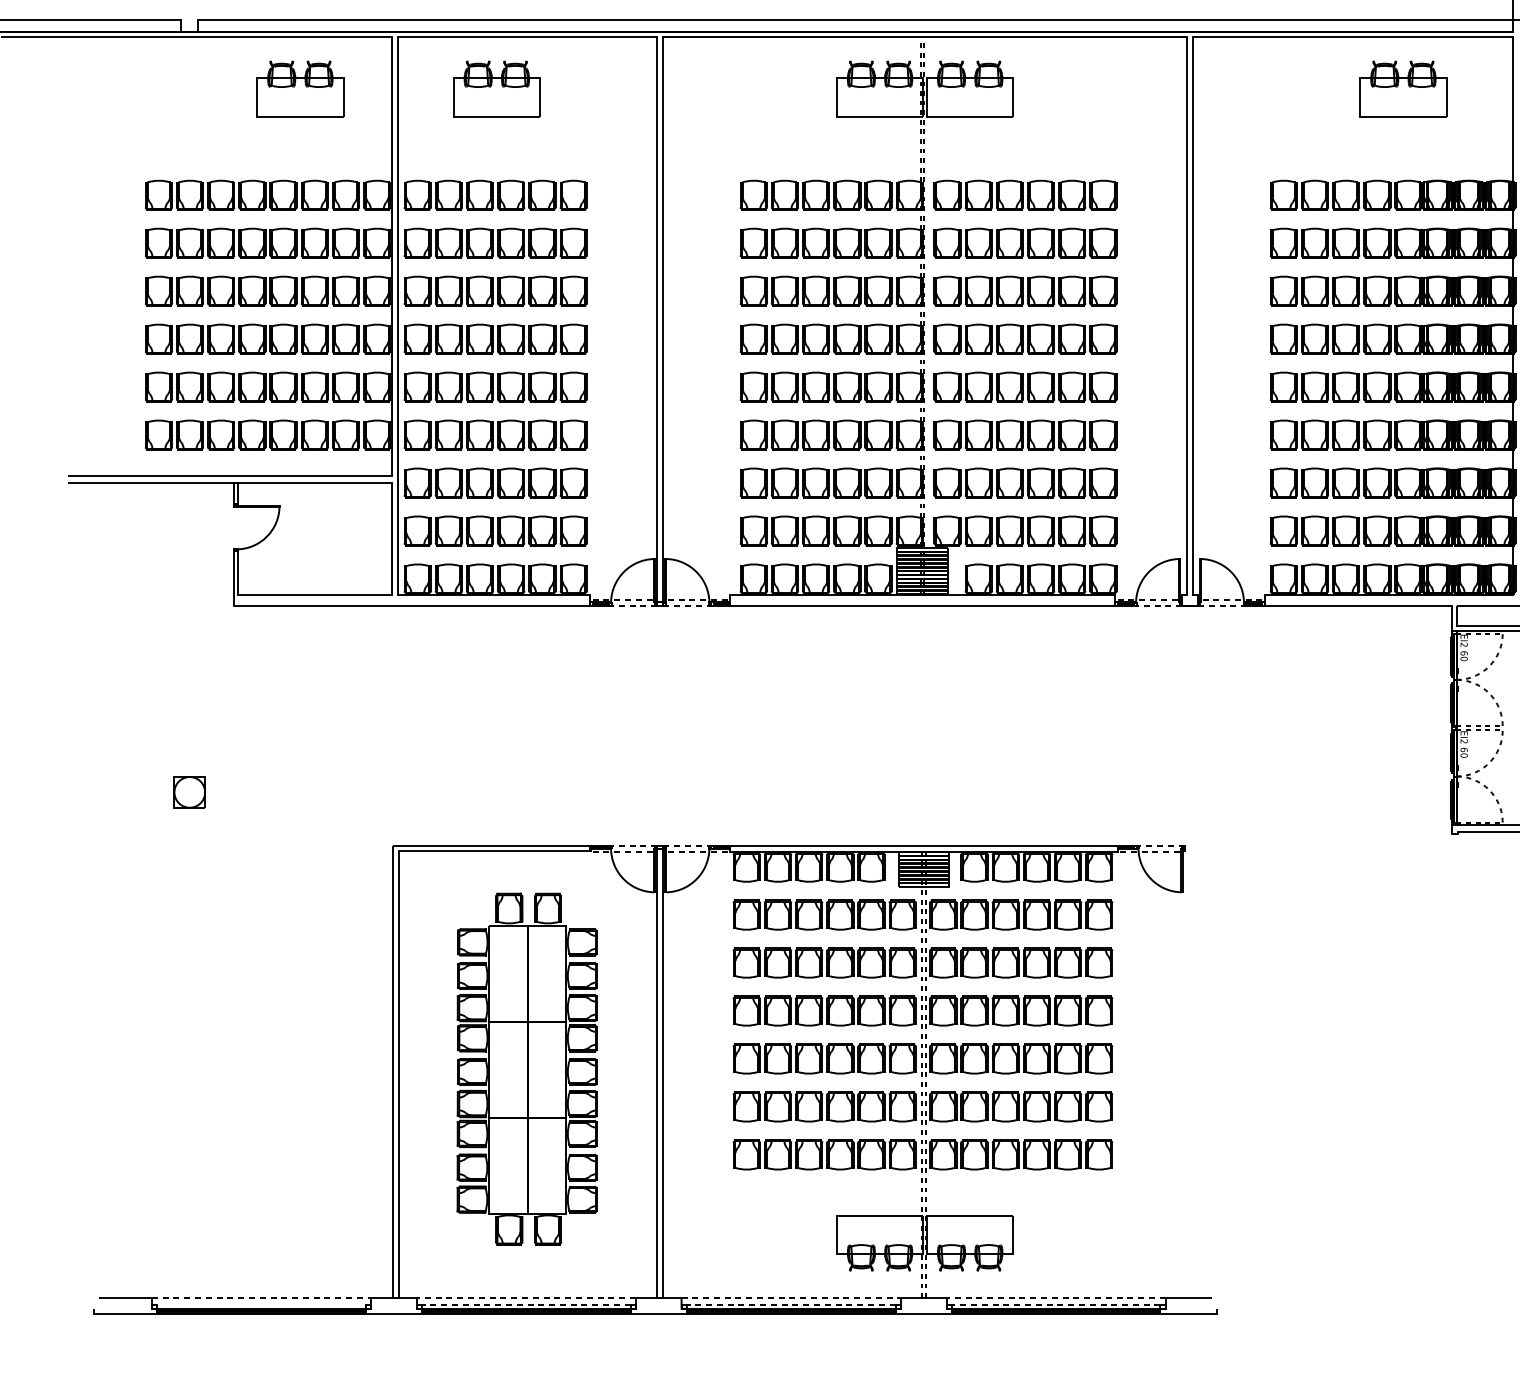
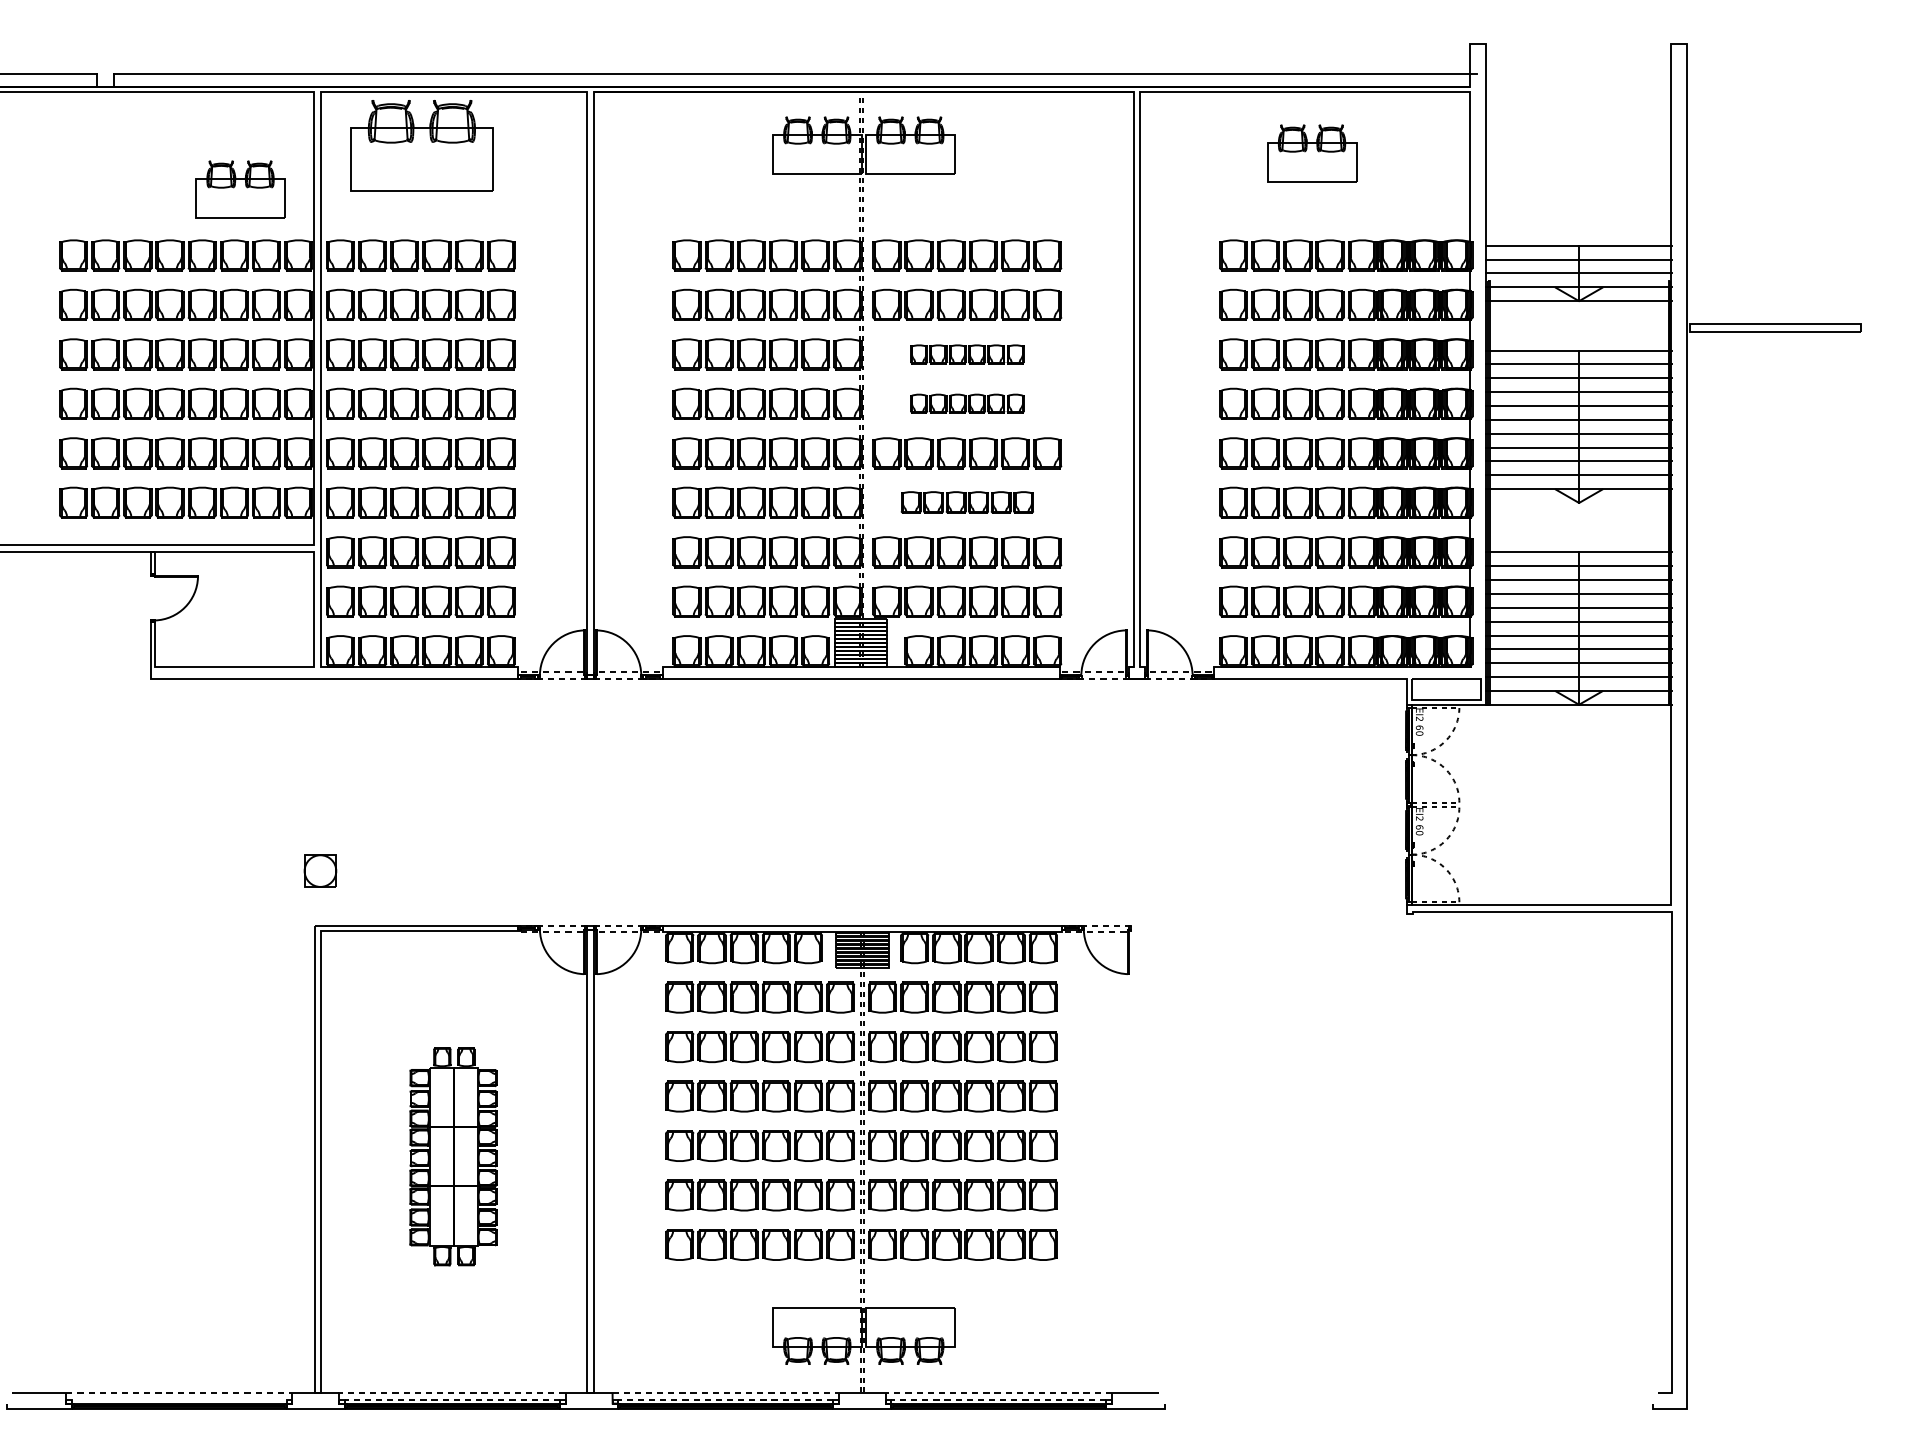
part: (300, 88) -> (240, 189), moved
part: (497, 88) -> (422, 145), size x1.6
part: (1403, 88) -> (1312, 153), moved
part: (1025, 291) -> (967, 354), size x0.6
part: (1025, 338) -> (967, 403), size x0.6
part: (1025, 434) -> (967, 502), size x0.7
part: (189, 791) -> (320, 870), moved
part: (527, 1069) -> (453, 1156), size x0.6

